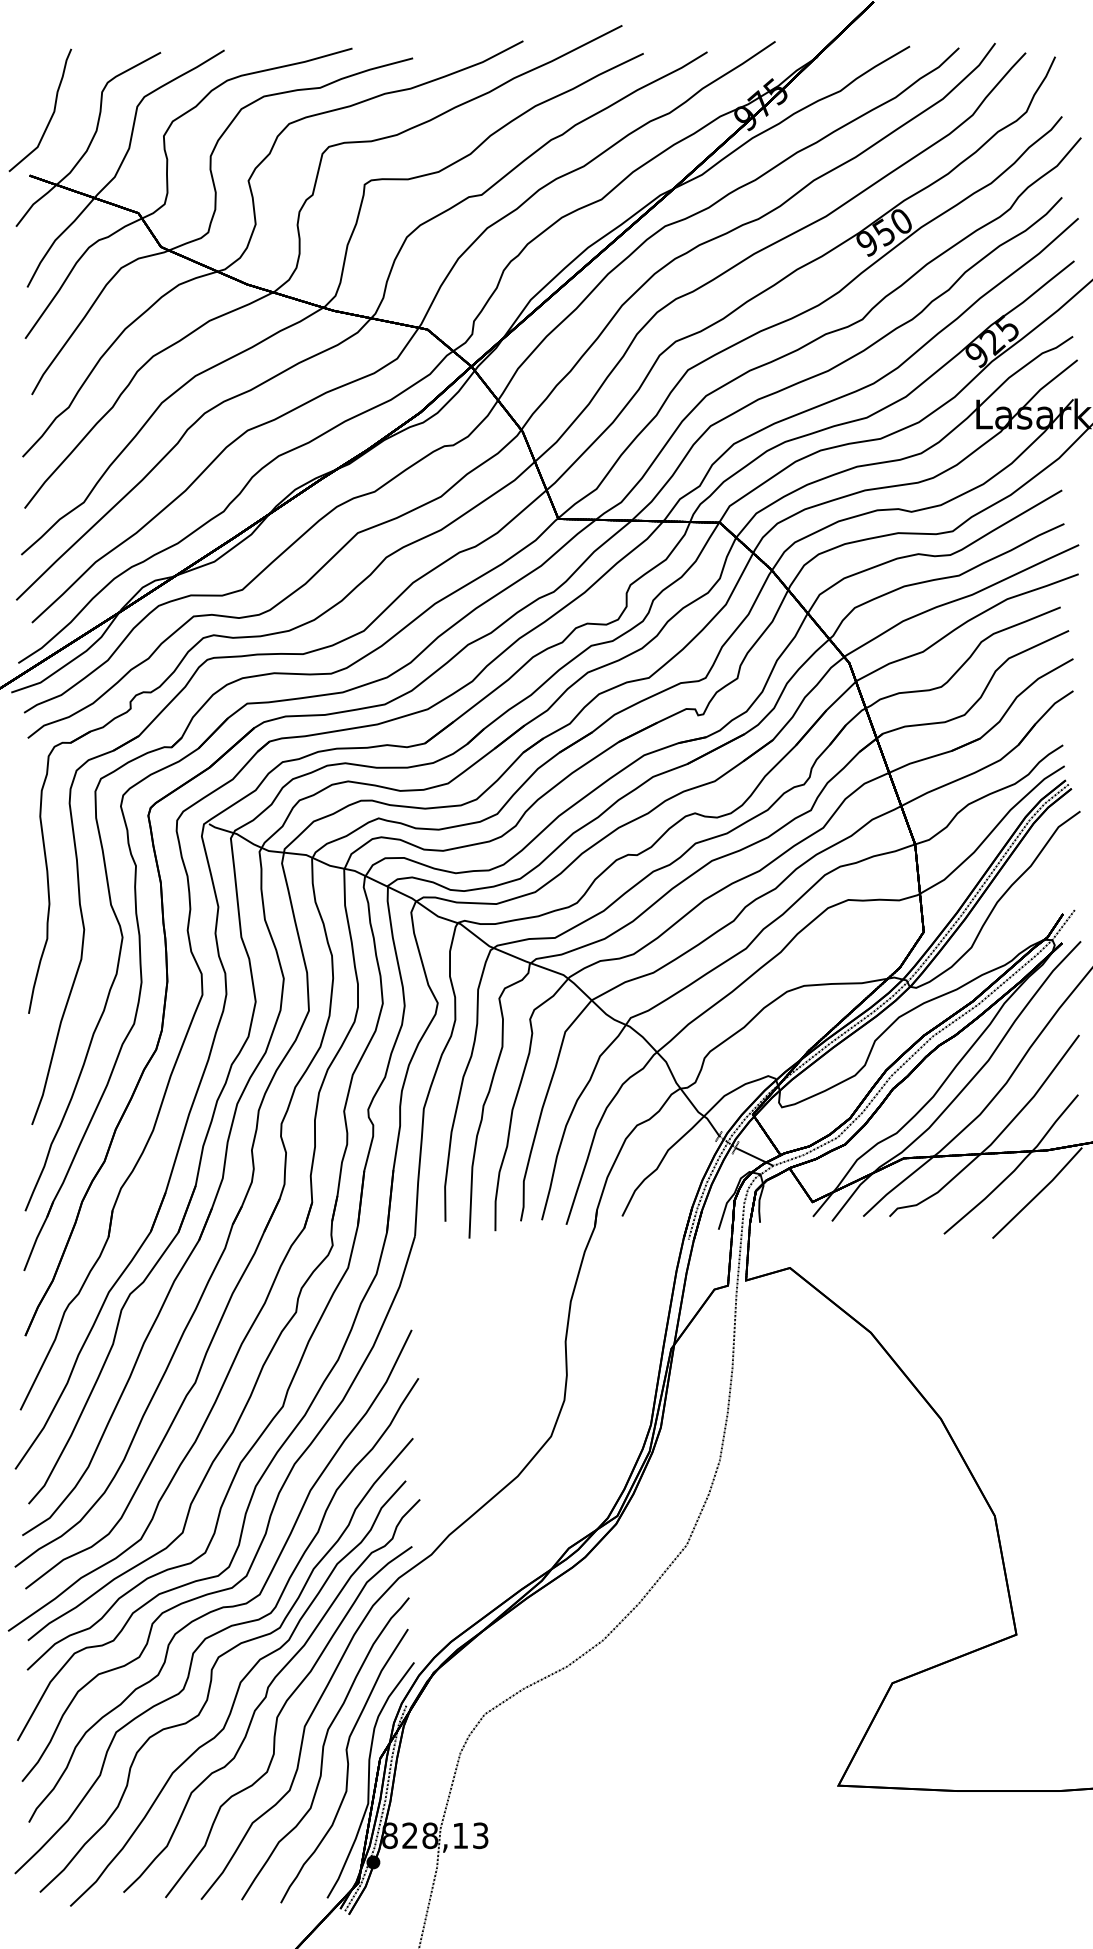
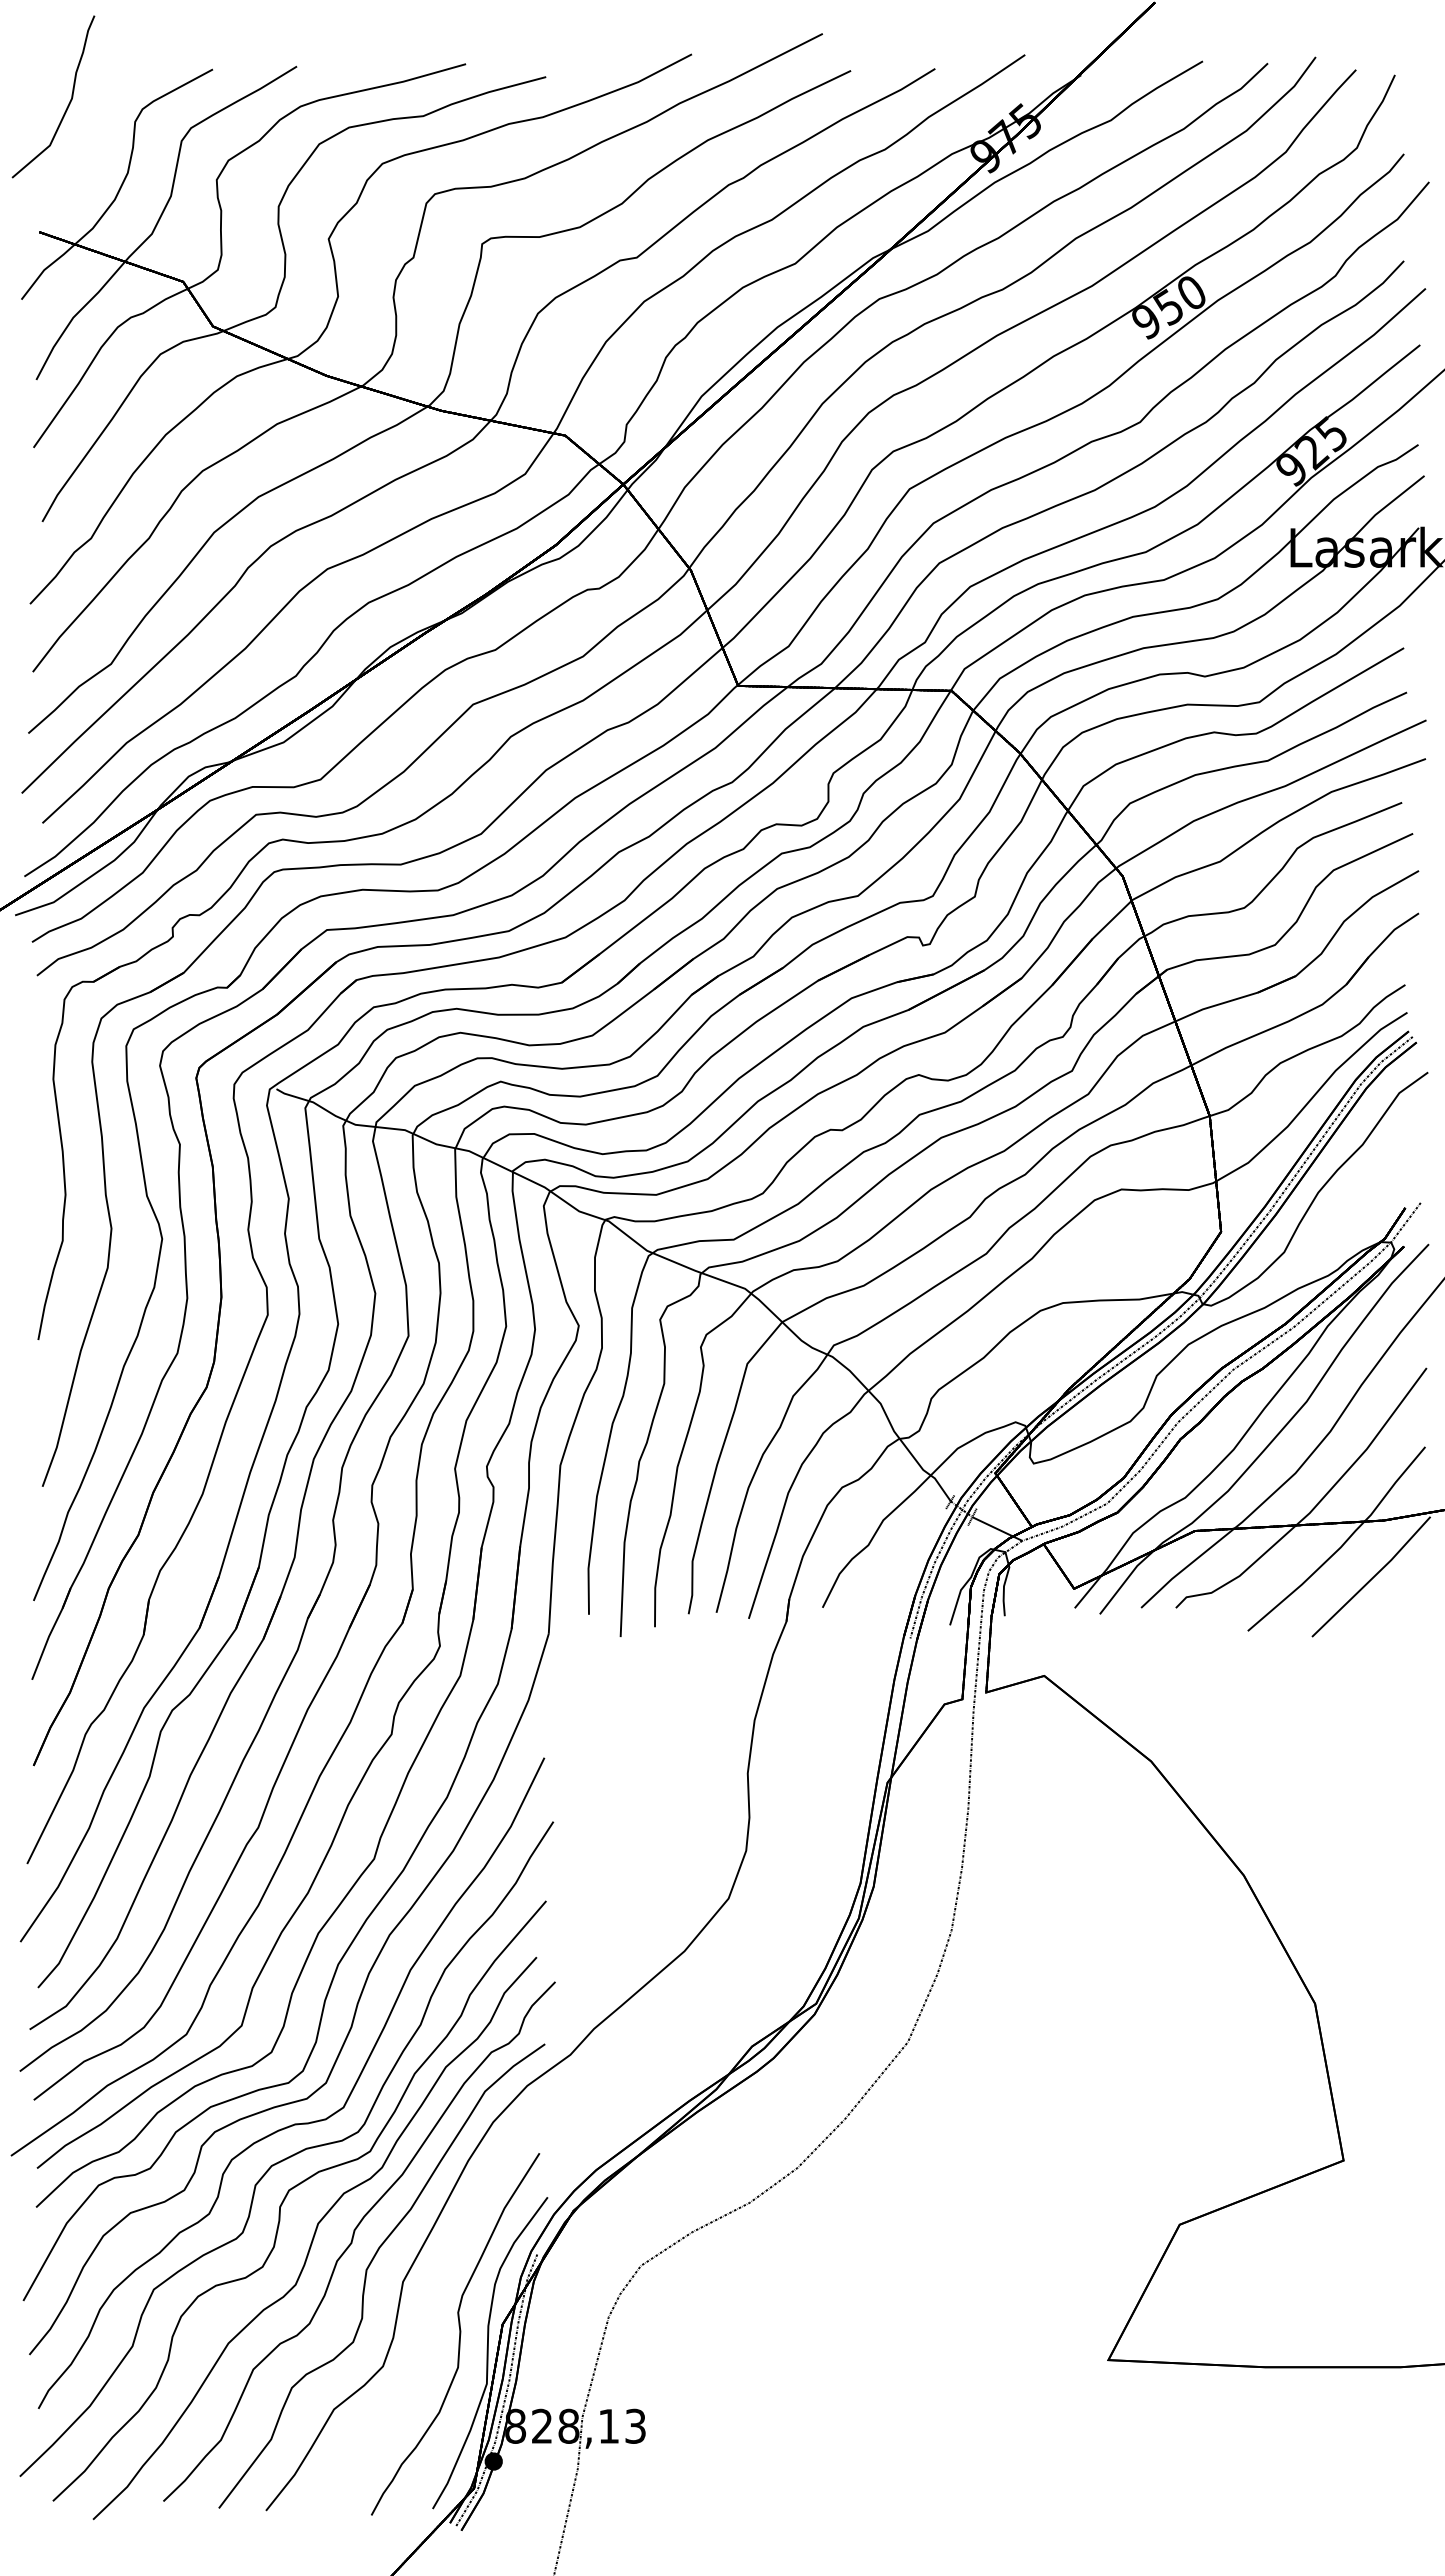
part: (51, 115) -> (68, 103), moved
curve: (324, 1748) -> (428, 2311), removed

